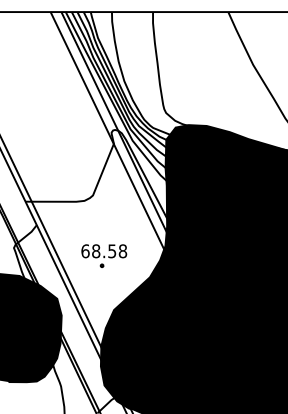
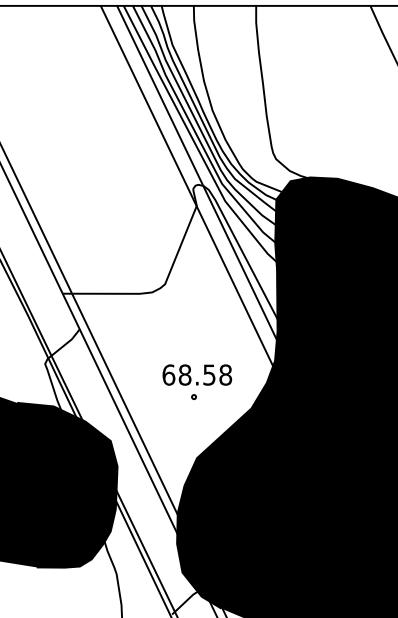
part: (104, 255) -> (197, 381), moved

